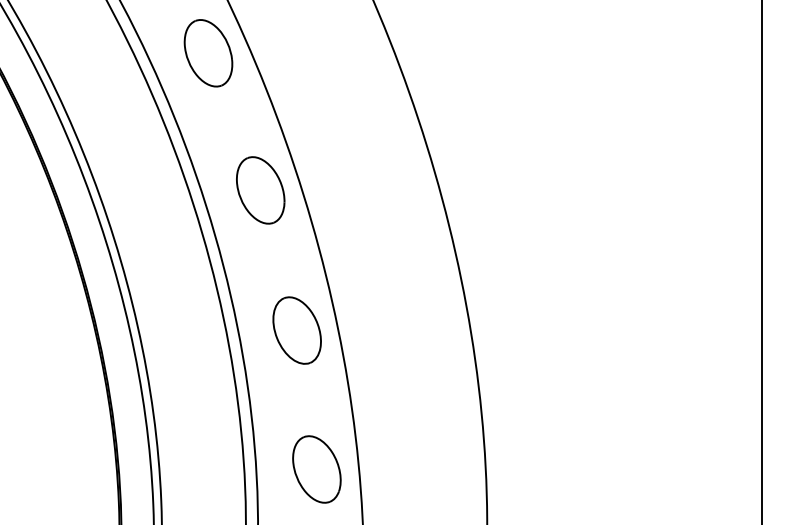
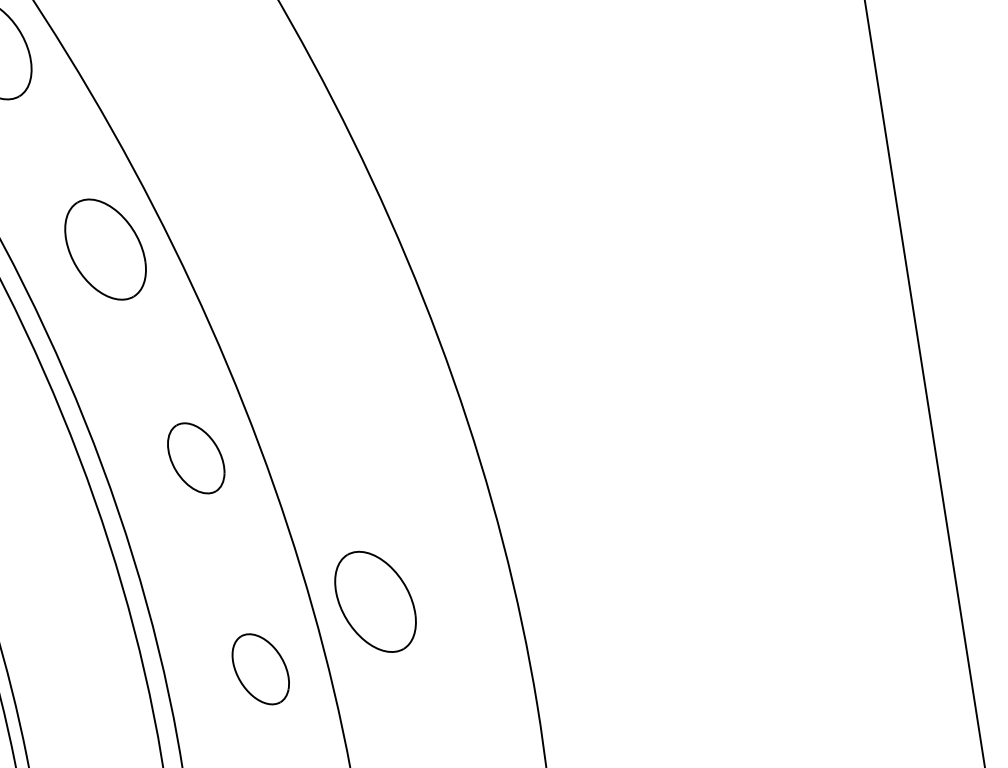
part: (296, 330) -> (195, 458), size x0.7
part: (395, 438) -> (375, 602), added
part: (316, 469) -> (260, 669), size x0.7

